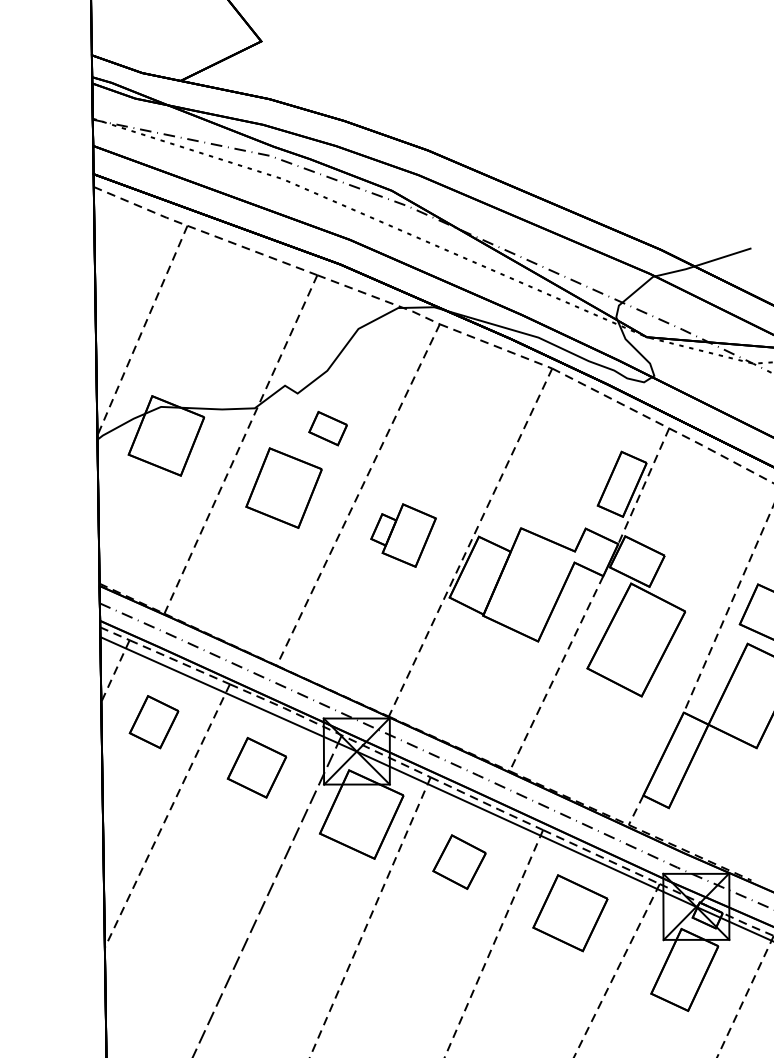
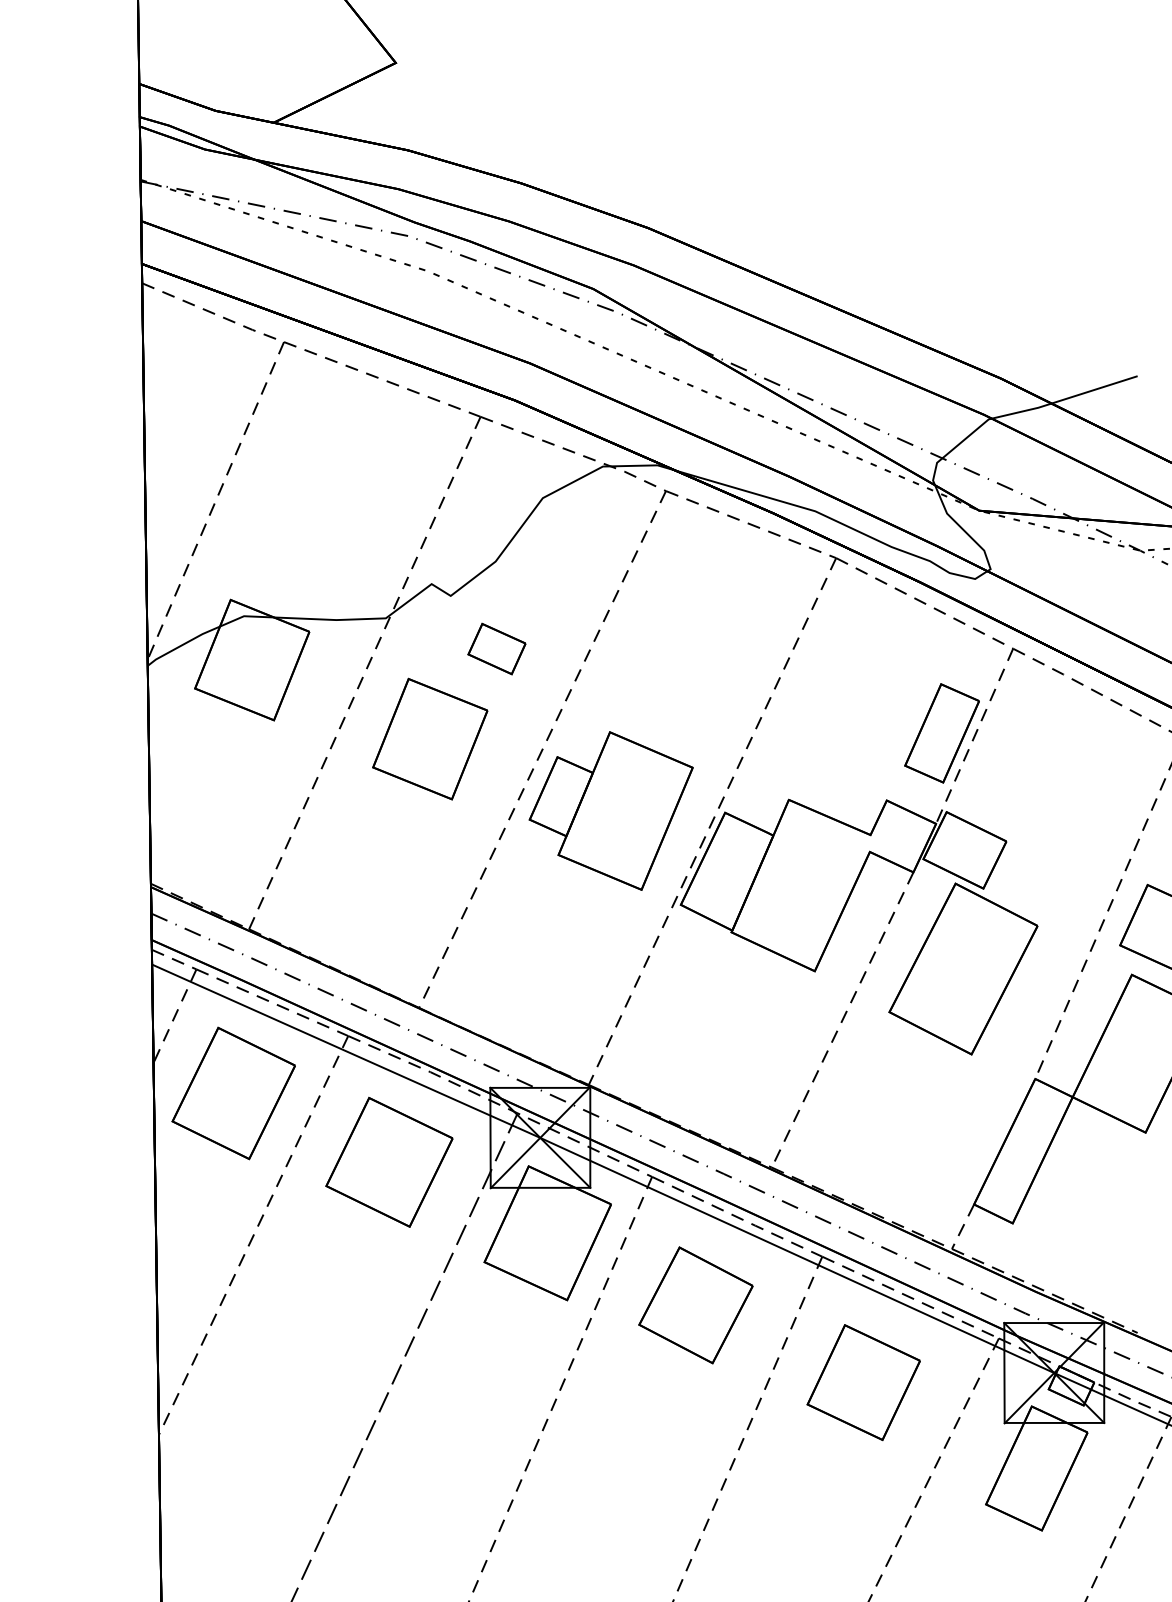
part: (403, 535) -> (610, 810), size x1.67
part: (153, 721) -> (232, 1092), size x1.67
part: (256, 767) -> (388, 1162), size x1.43
part: (459, 861) -> (695, 1304), size x1.43

